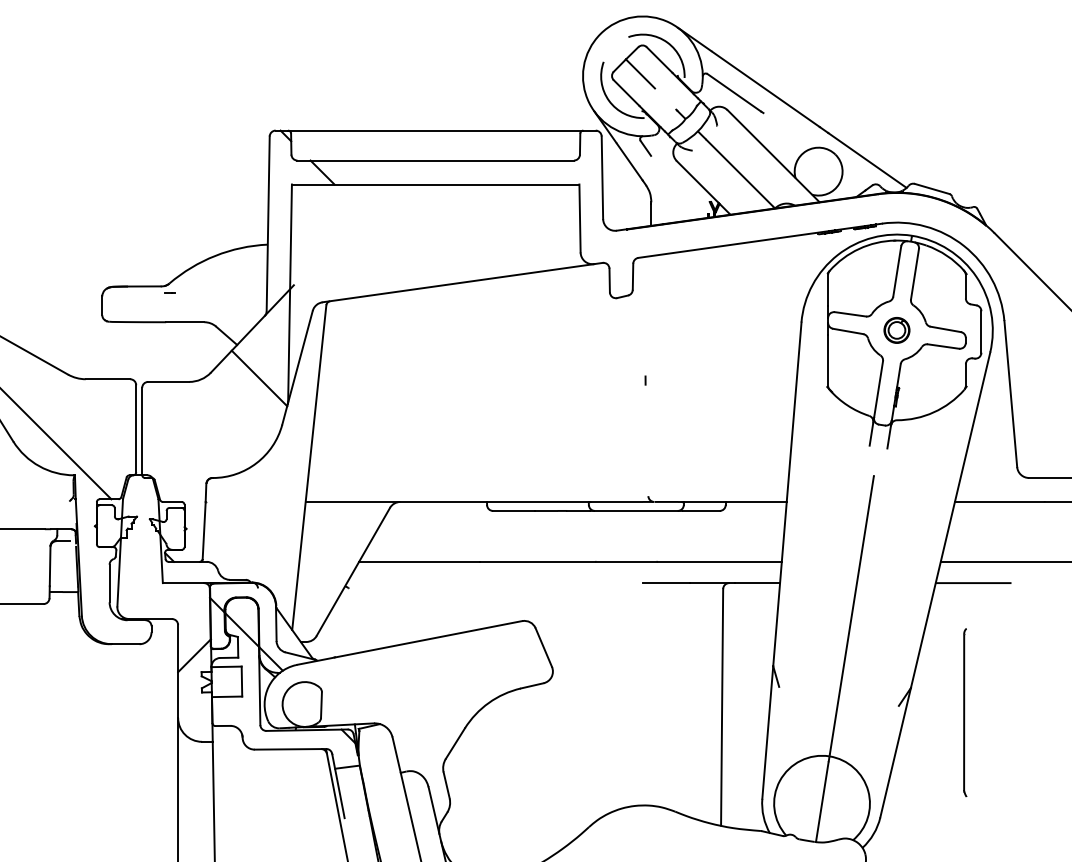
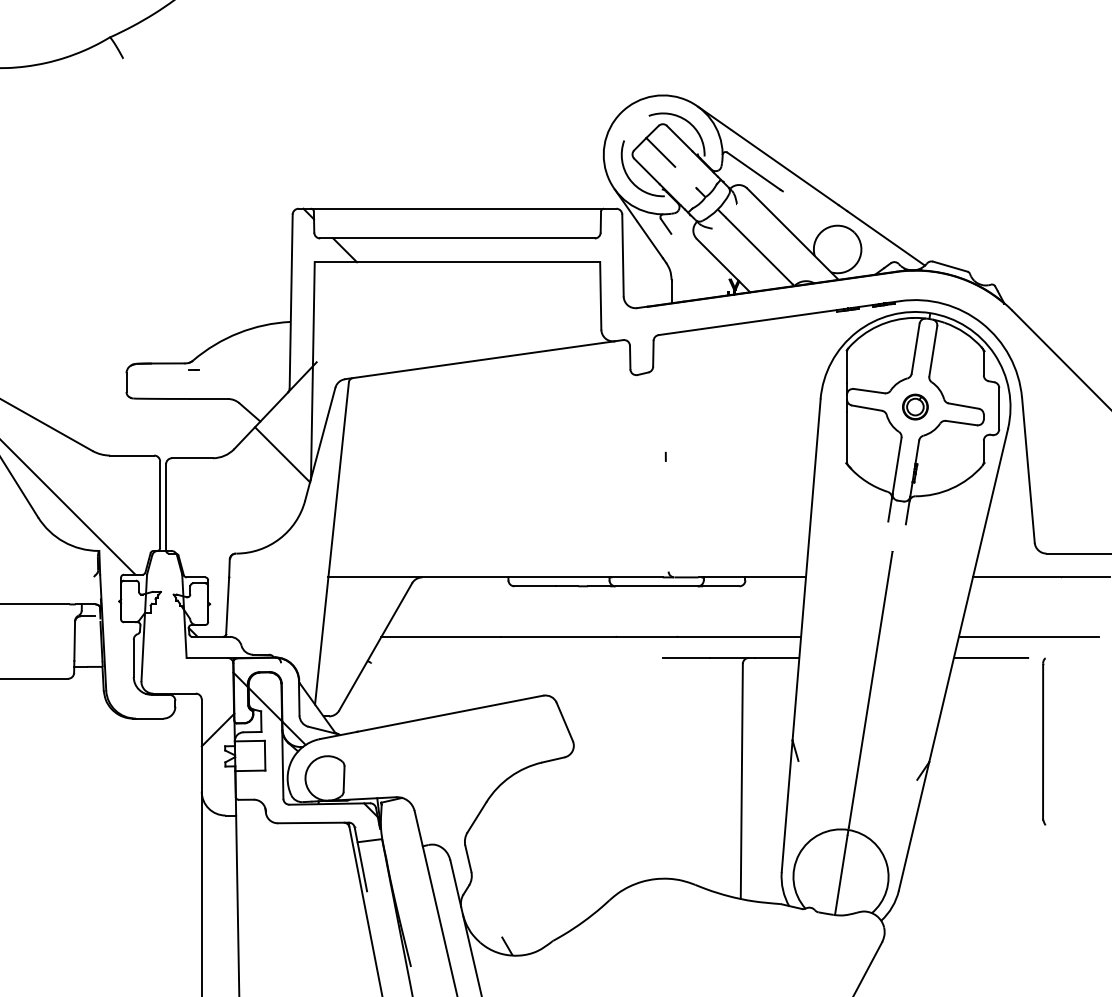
part: (965, 712) -> (1044, 741), moved

